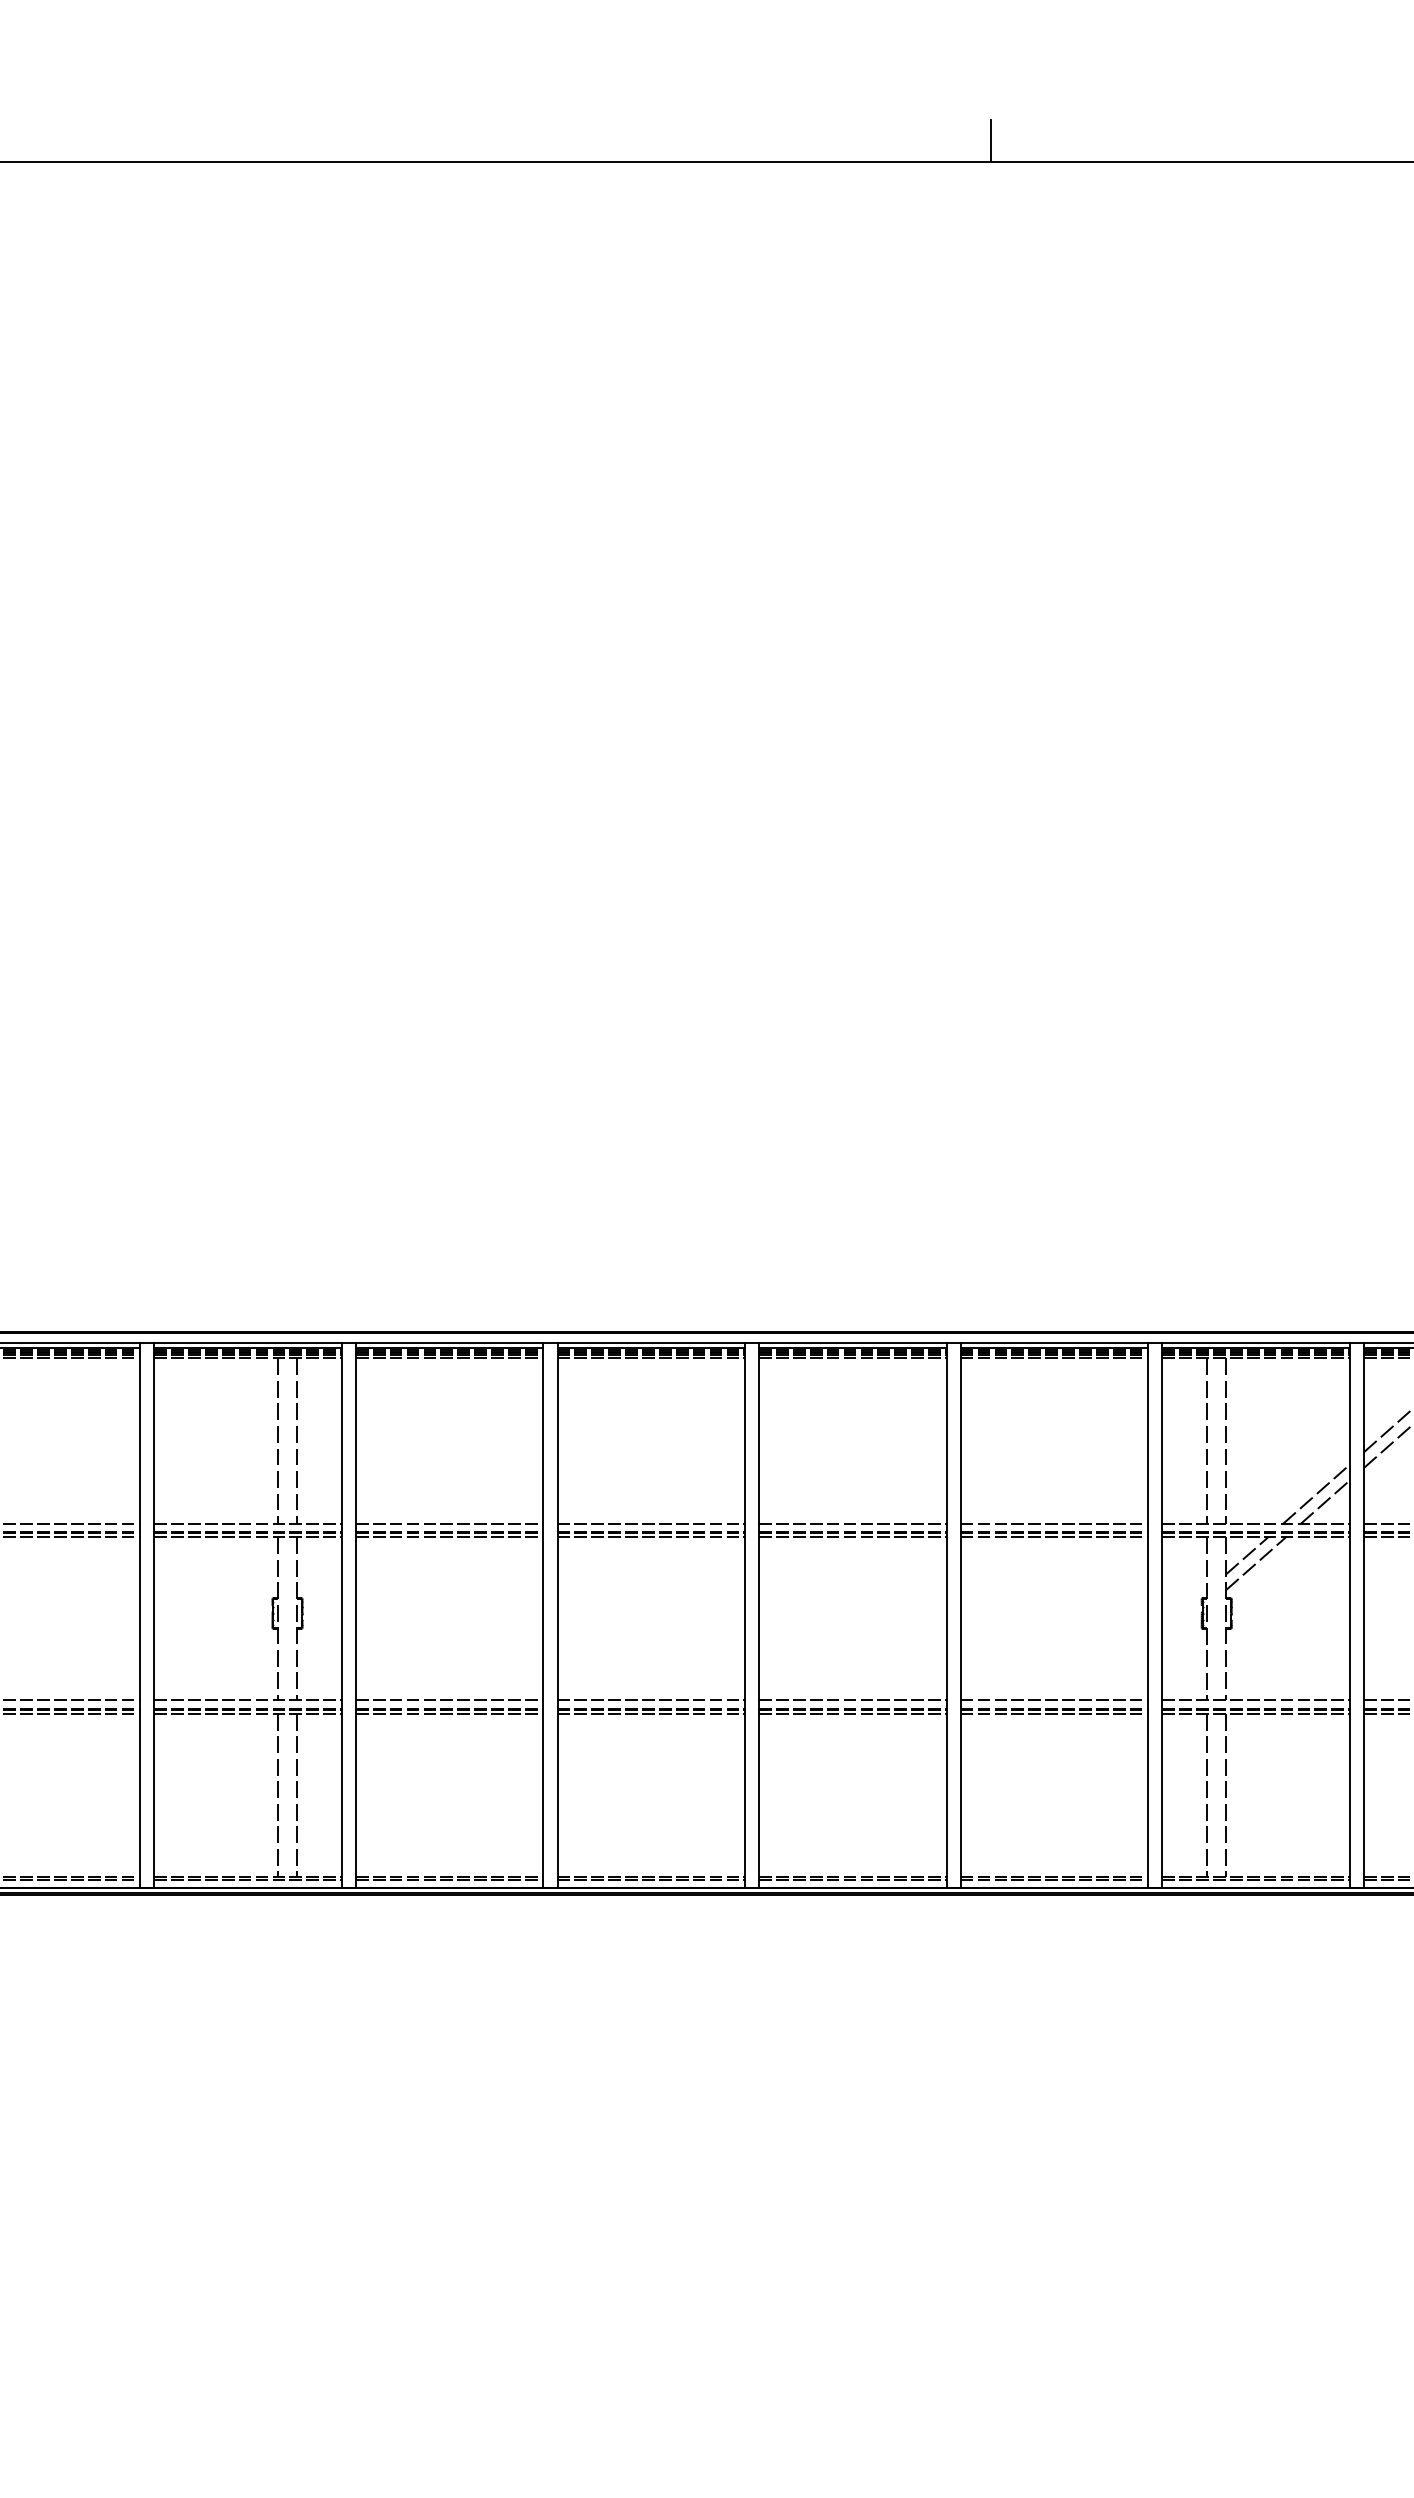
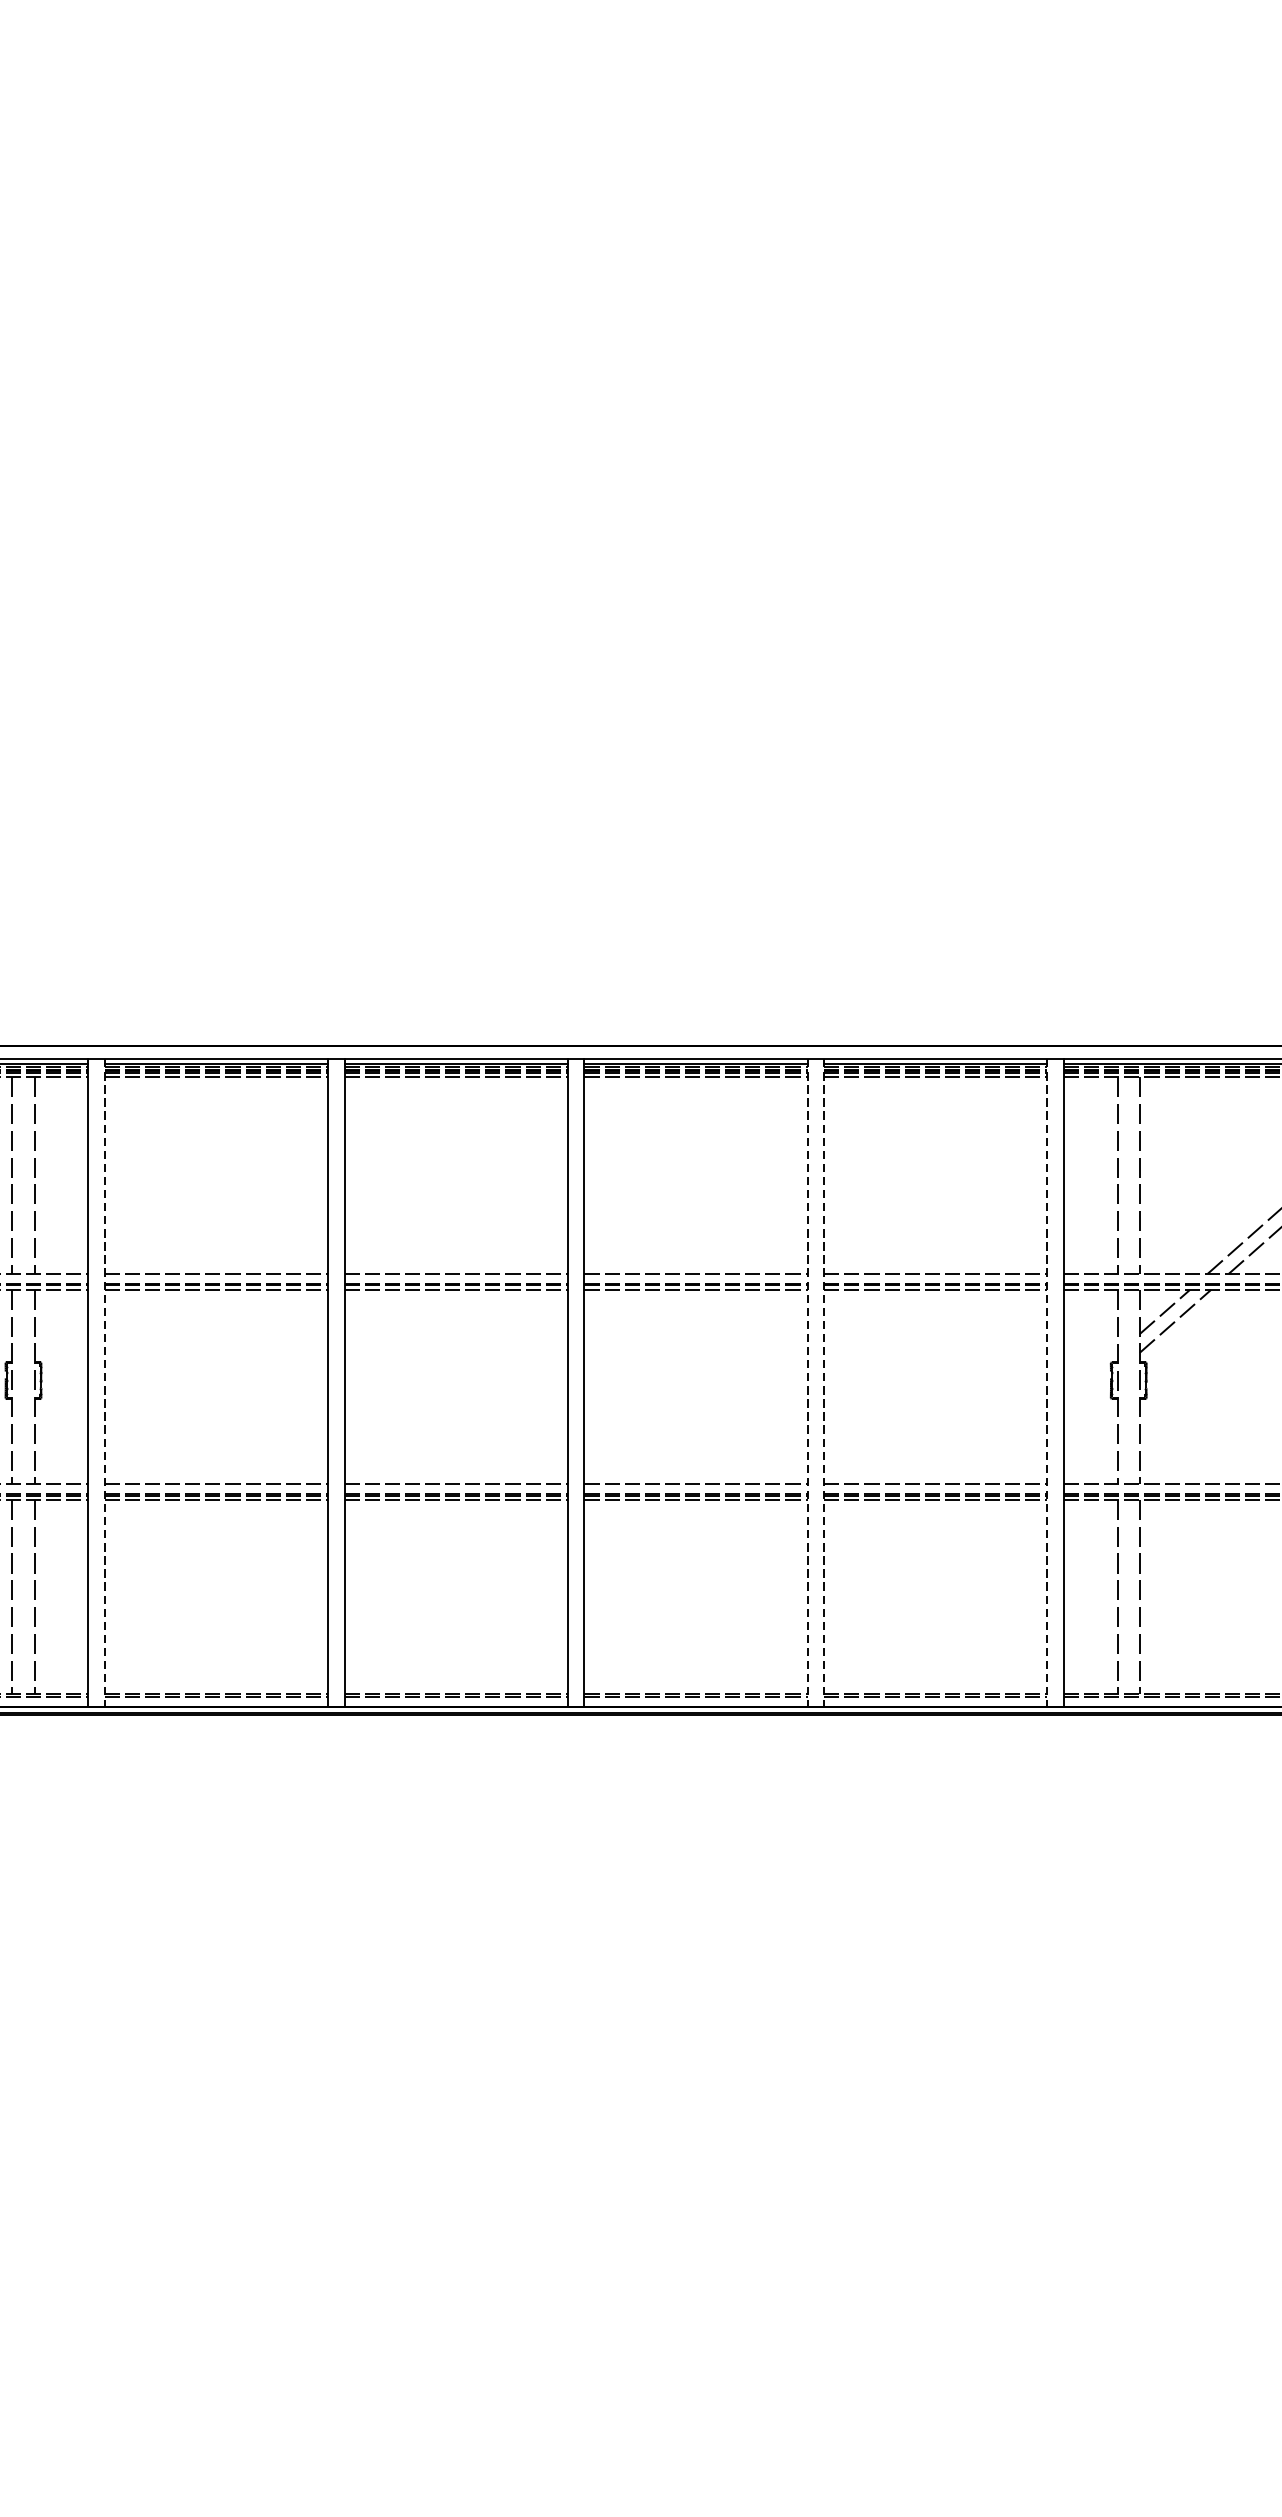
line: (355, 1615) -> (104, 1382), solid -> dashed
line: (946, 1615) -> (807, 1382), solid -> dashed
line: (960, 1615) -> (823, 1382), solid -> dashed
line: (1148, 1615) -> (1047, 1382), solid -> dashed

